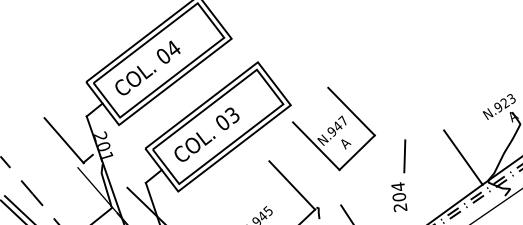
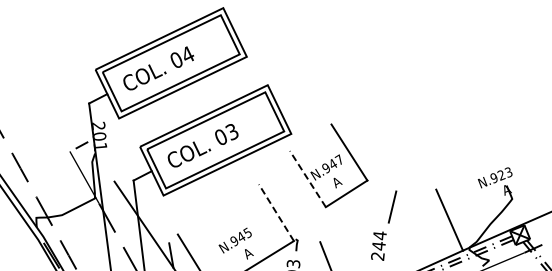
line: (63, 140) -> (61, 122), removed
line: (315, 145) -> (307, 178), solid -> dashed
line: (292, 185) -> (276, 212), solid -> dashed
text: (398, 196) -> (378, 245), 204 -> 244

